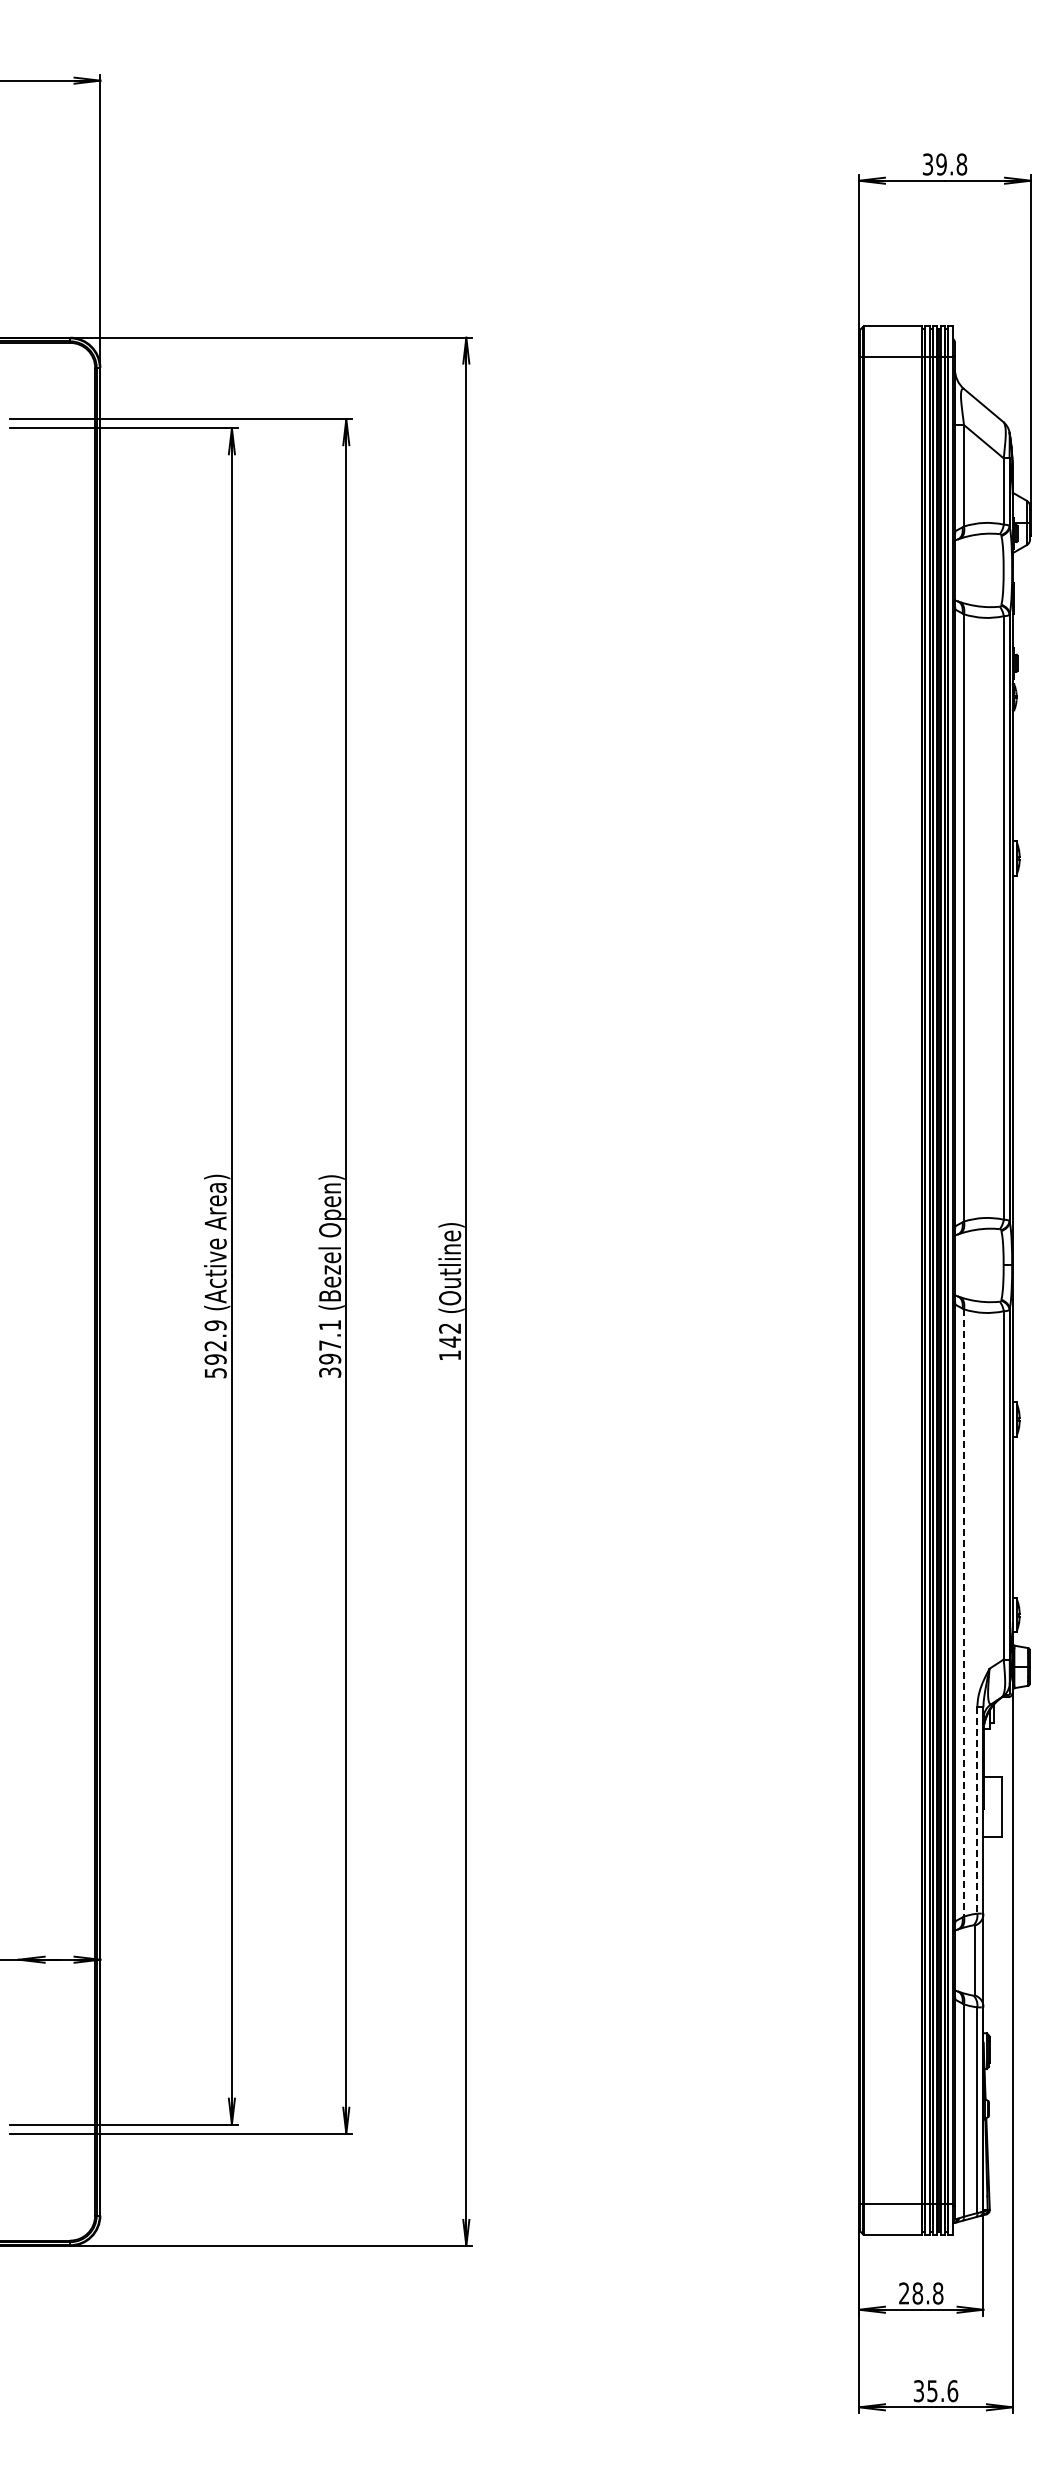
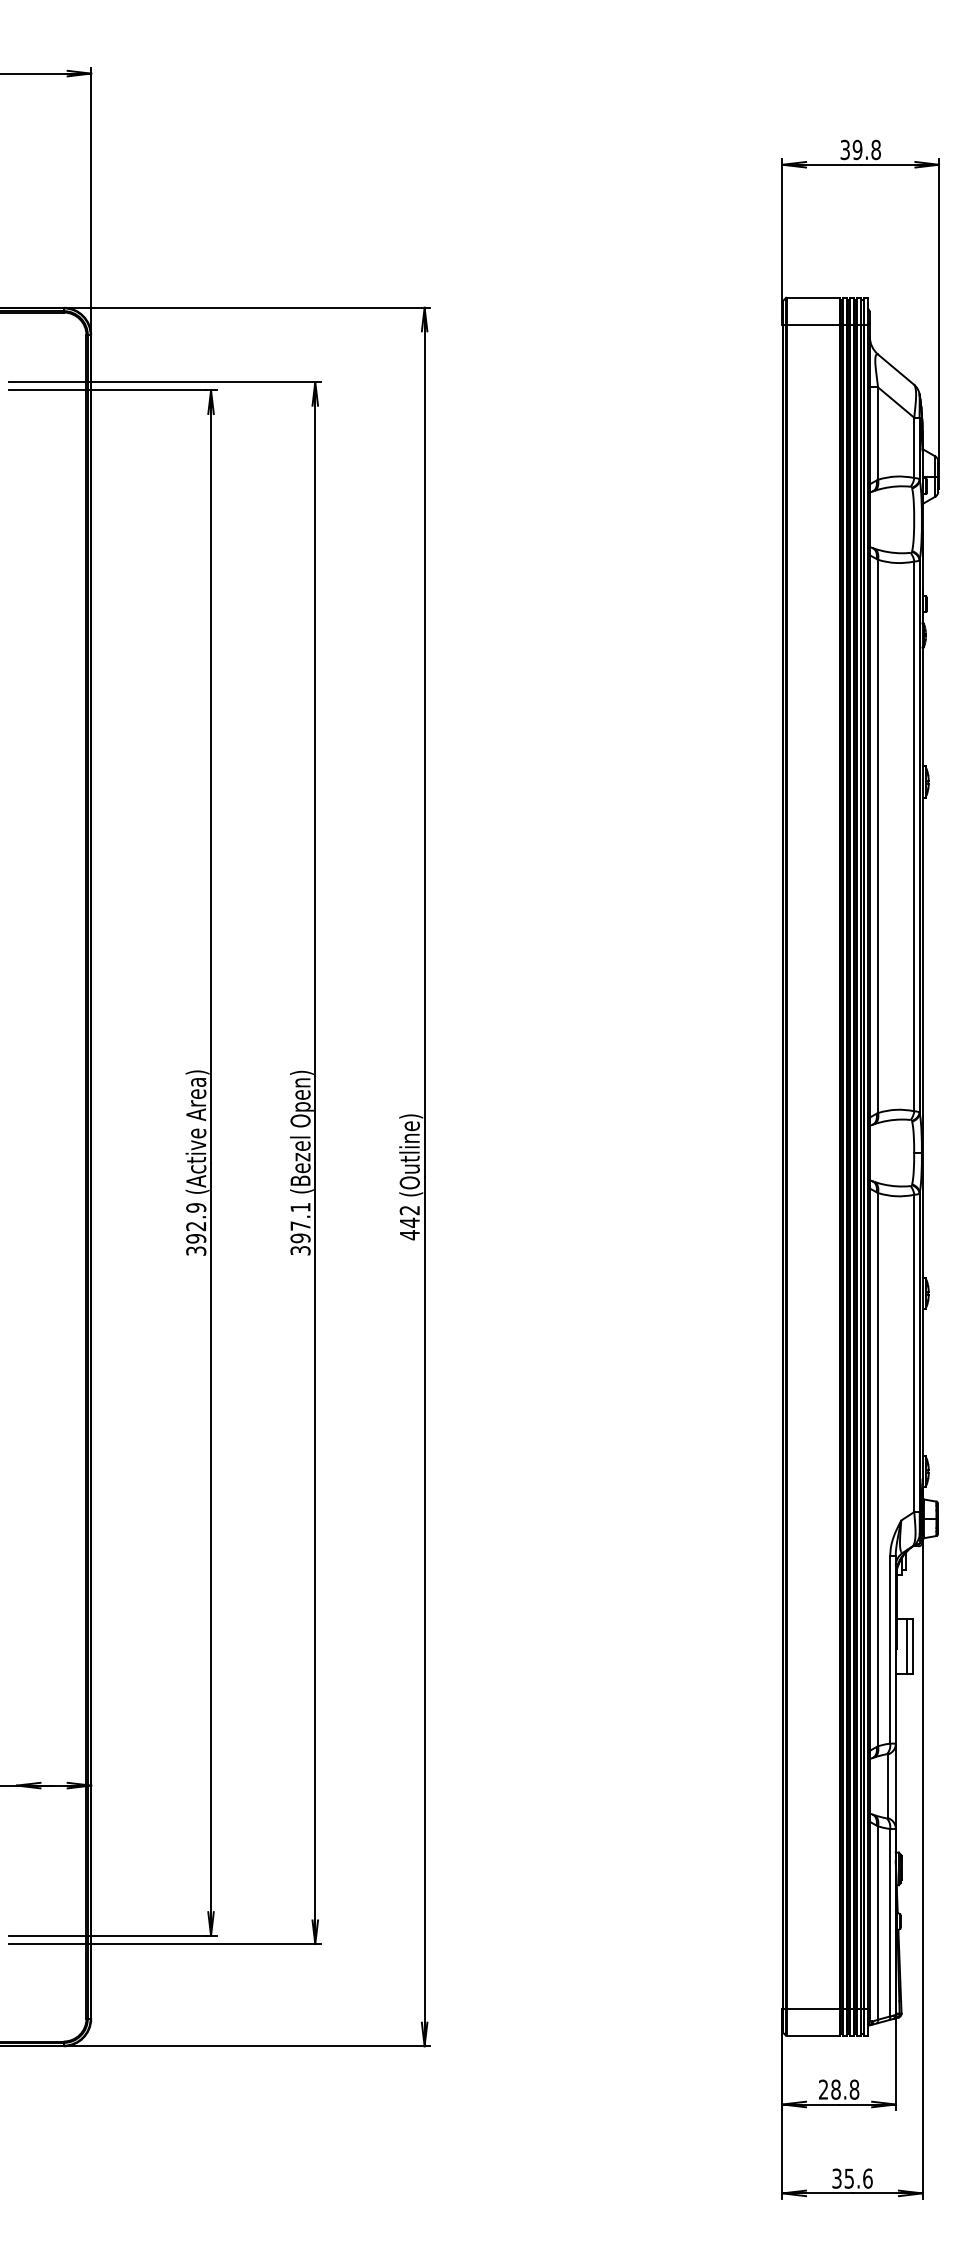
text: (449, 1355) -> (409, 1235), 142 -> 442
text: (215, 1372) -> (196, 1250), 592.9 -> 392.9
line: (964, 1612) -> (878, 1469), dashed -> solid
line: (995, 1807) -> (906, 1646), added
line: (977, 1811) -> (890, 1650), dashed -> solid

